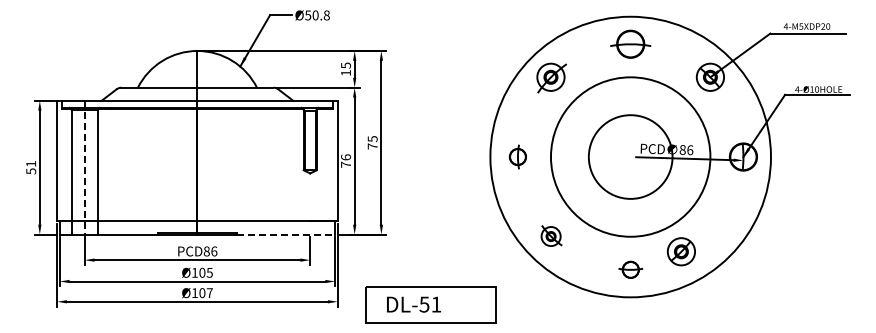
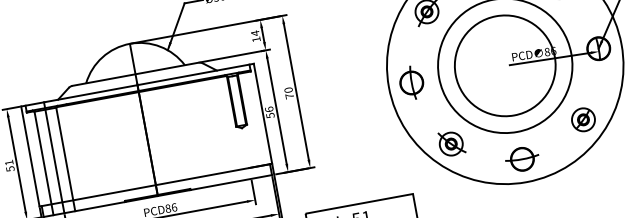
text: (346, 65) -> (255, 33), 15 -> 14
text: (372, 139) -> (288, 90), 75 -> 70
part: (517, 156) -> (411, 82), size x1.67
circle: (630, 156) -> (505, 65), size x1.43
text: (345, 164) -> (269, 115), 76 -> 56
line: (84, 167) -> (54, 157), dashed -> solid
line: (286, 234) -> (231, 182), dashed -> solid
part: (551, 235) -> (451, 142), size x1.43
part: (680, 251) -> (582, 119), moved
part: (630, 269) -> (522, 159), size x1.67

